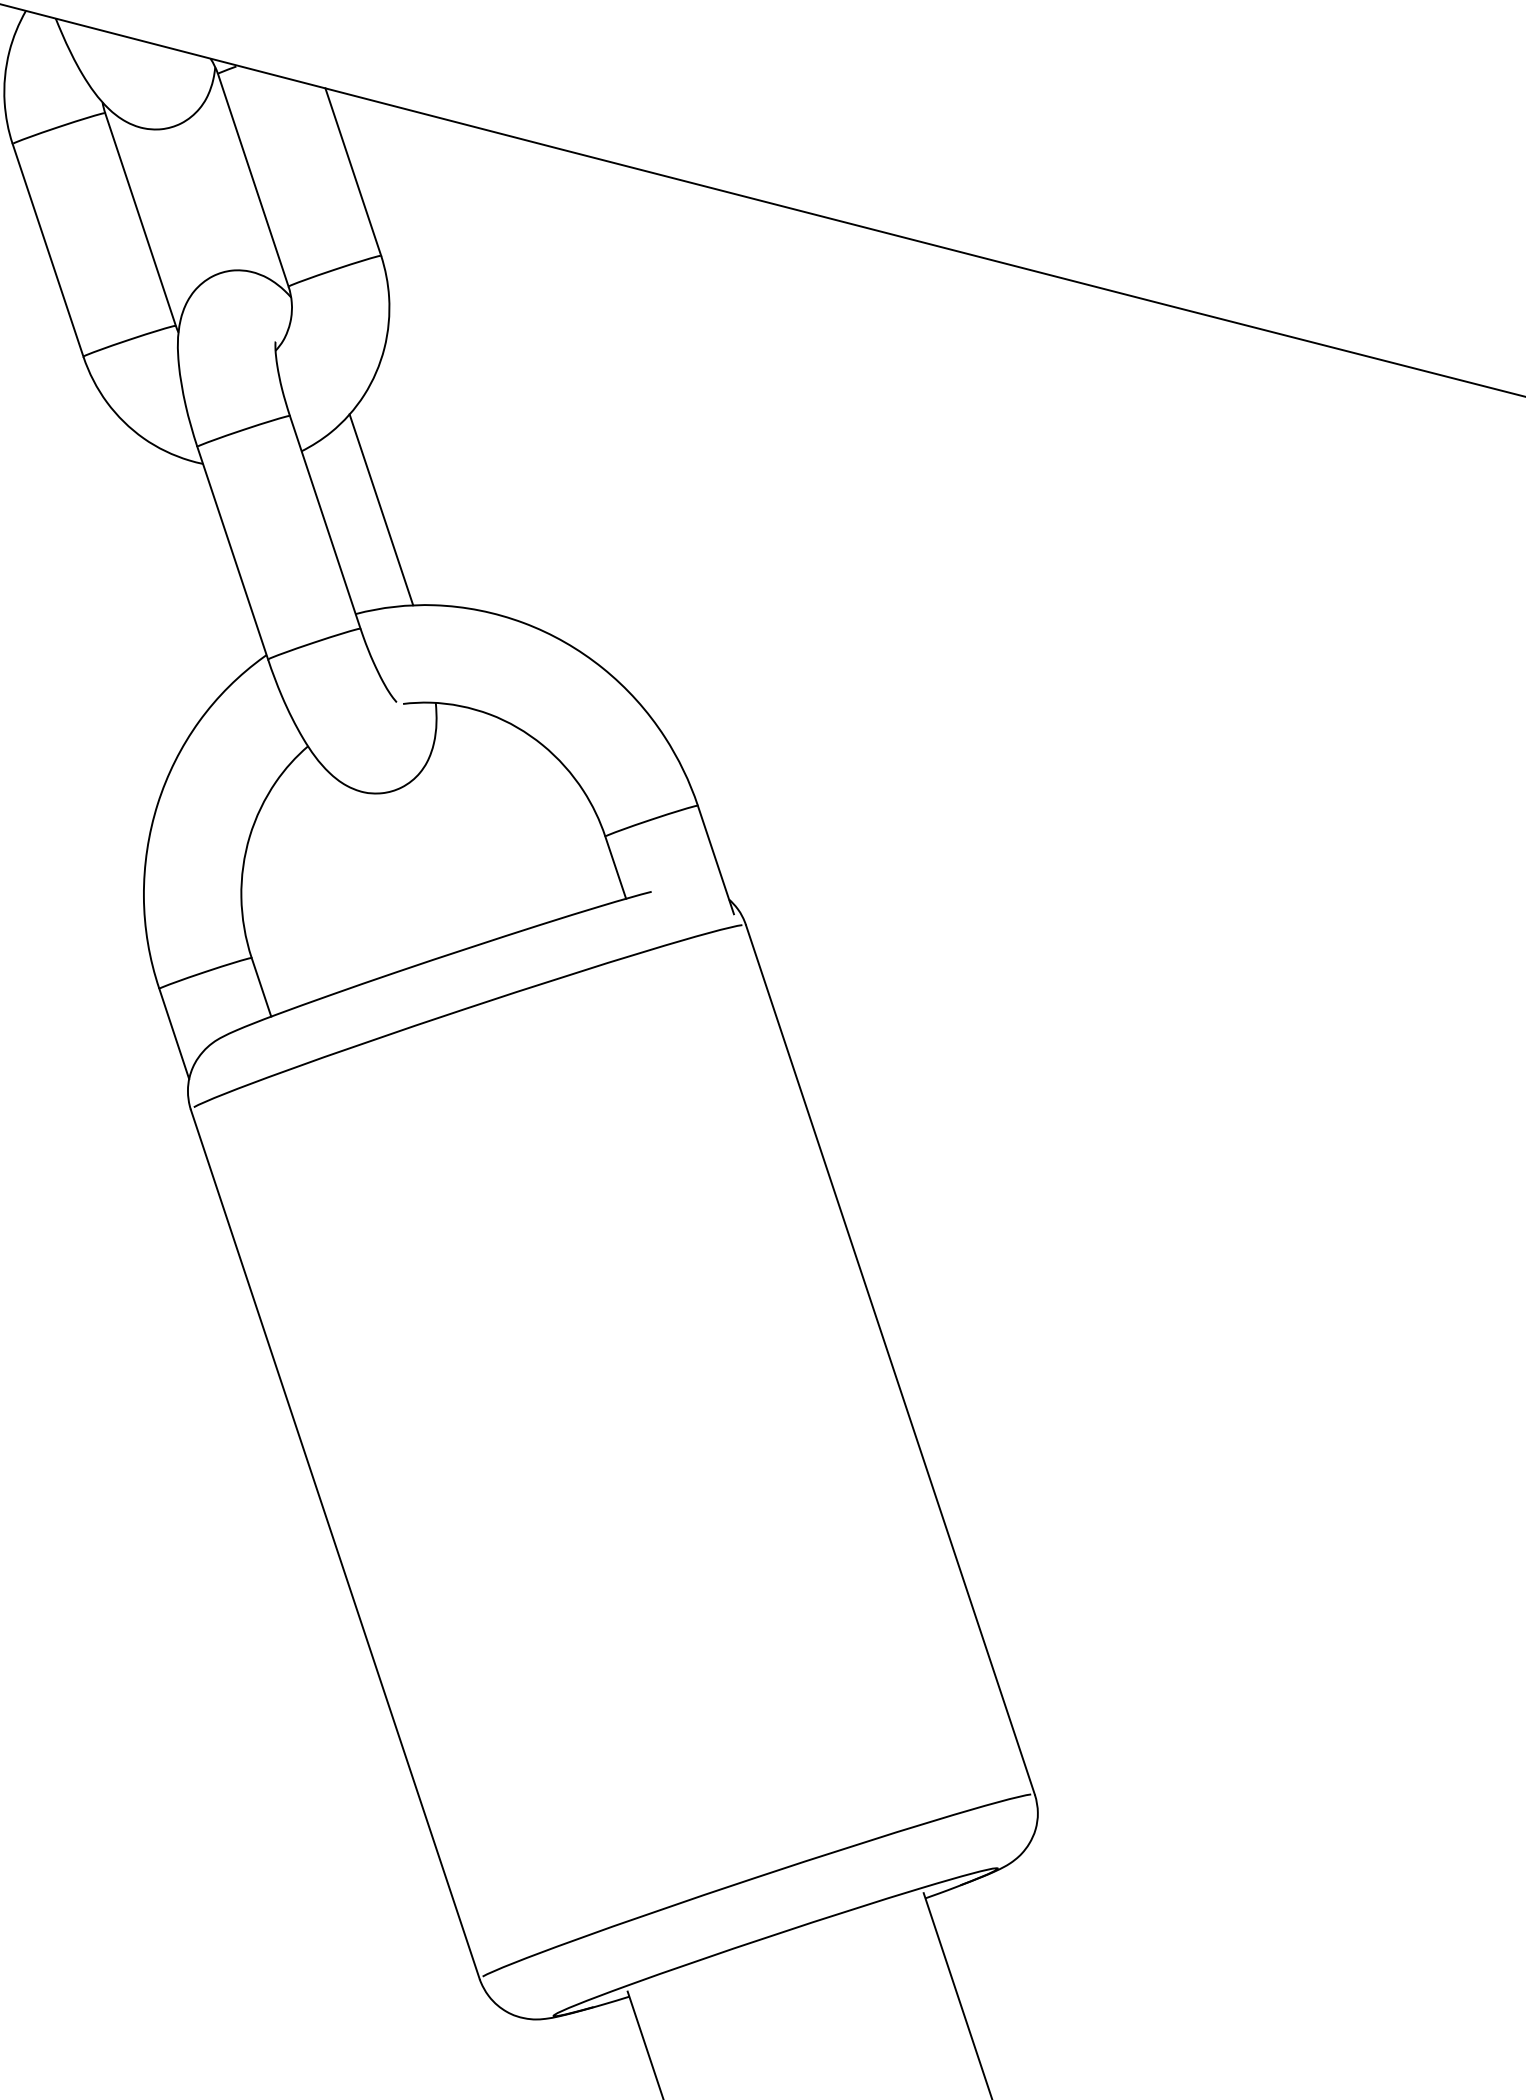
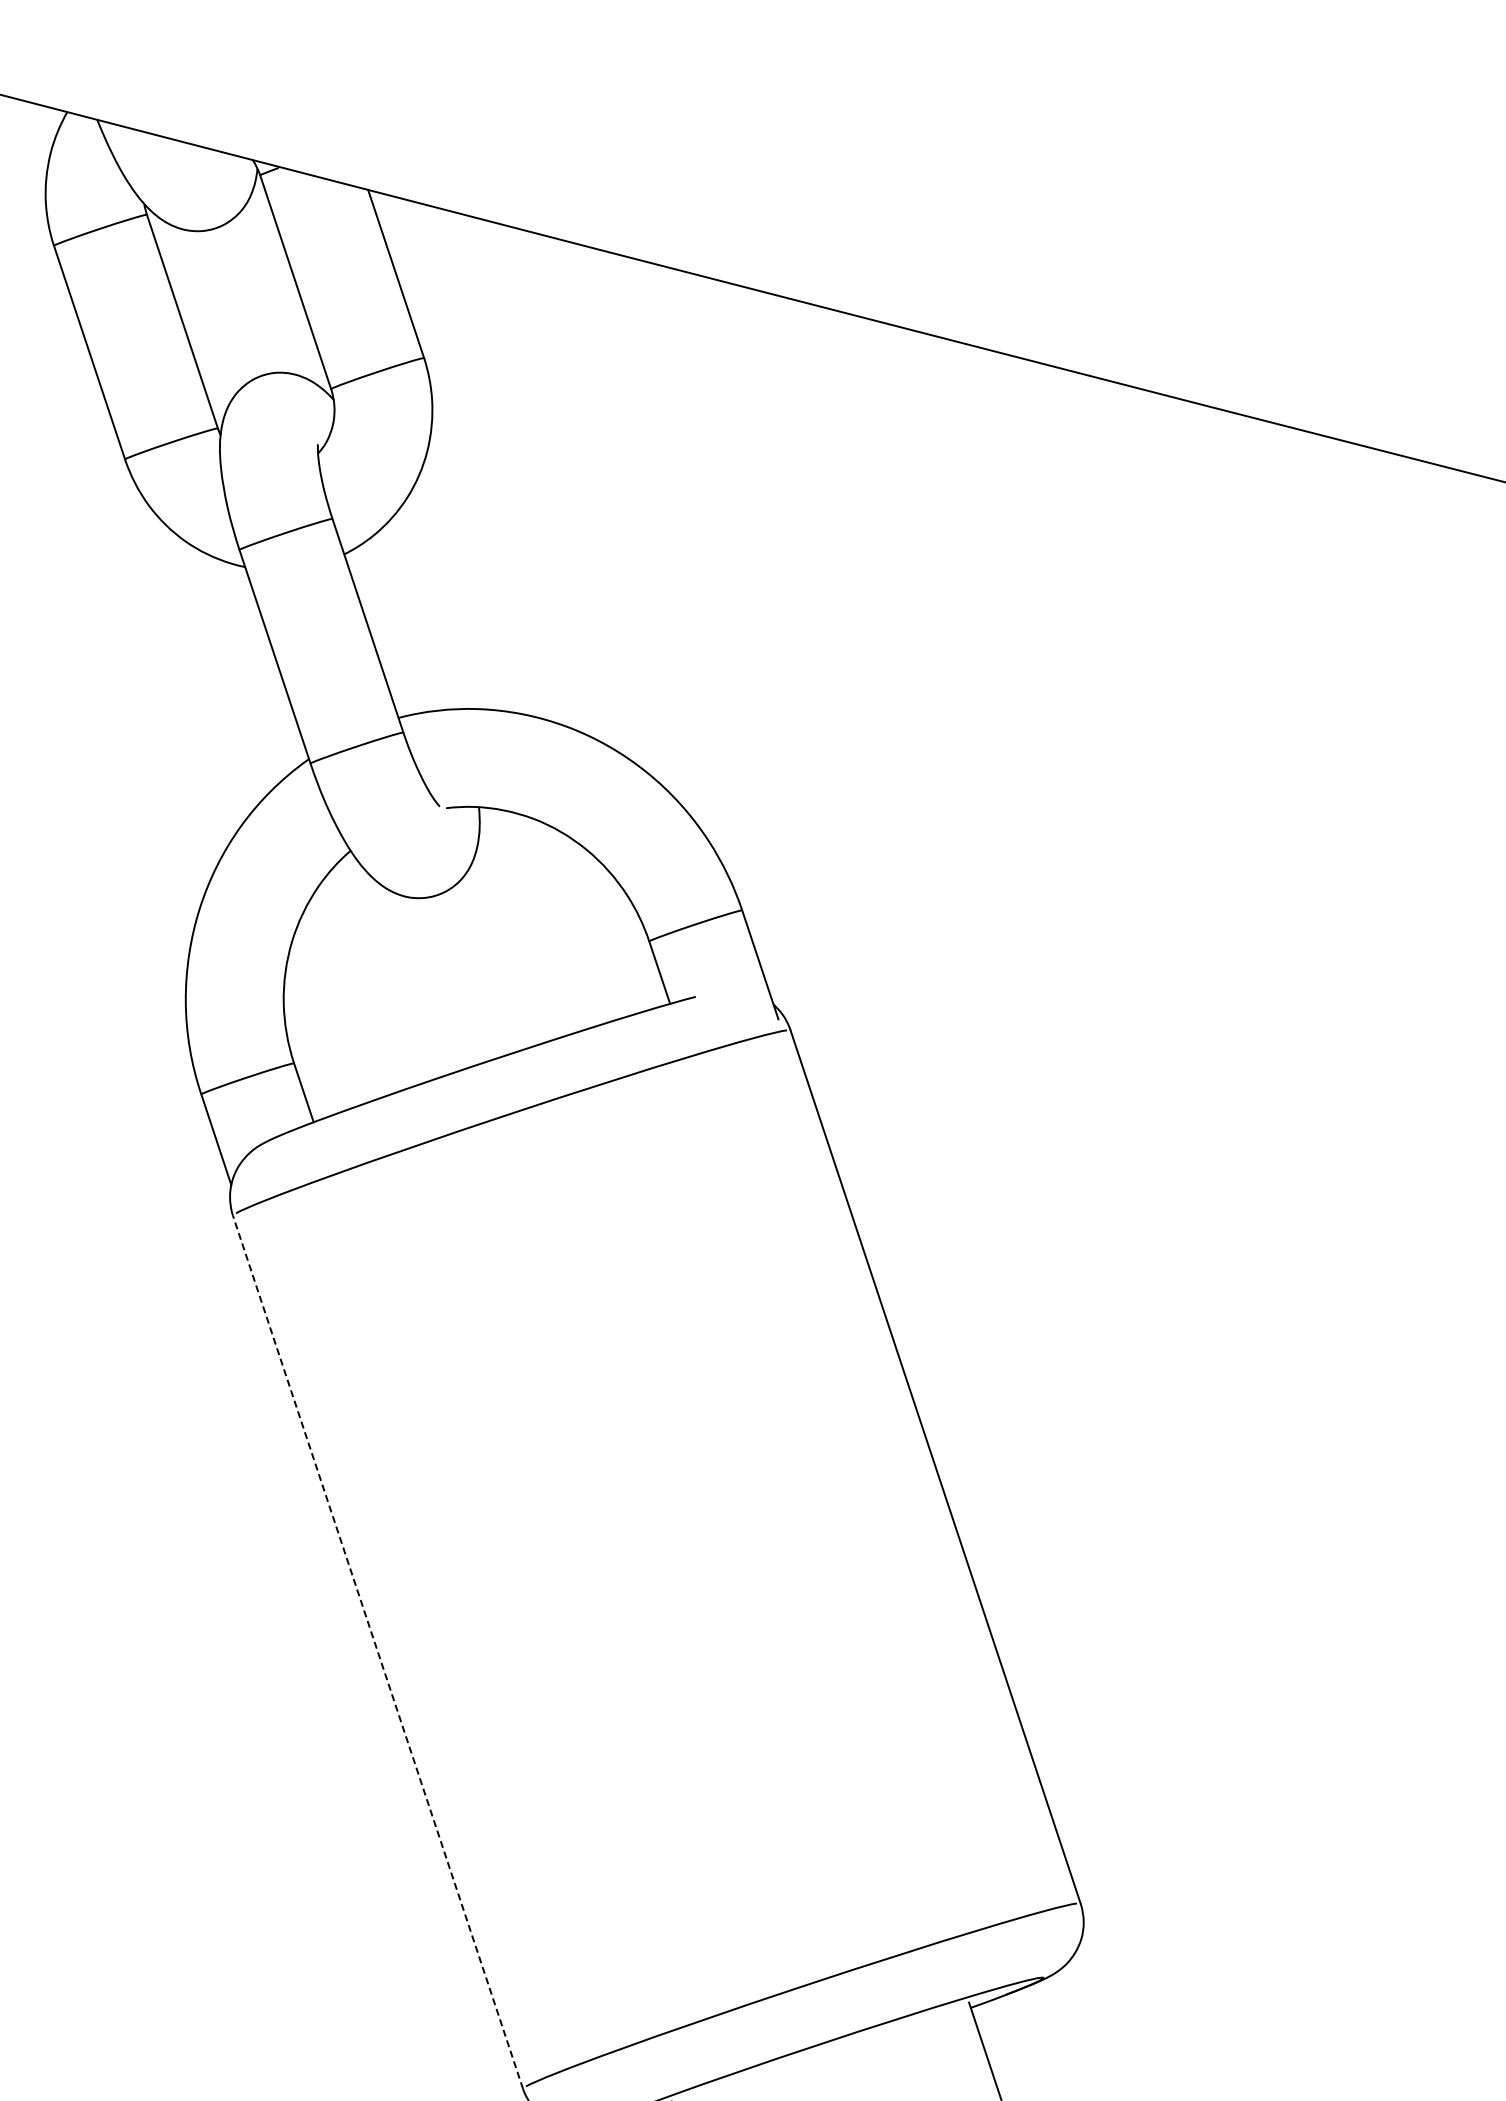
line: (381, 509) -> (424, 612), removed
line: (335, 1543) -> (378, 1651), solid -> dashed

